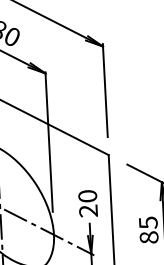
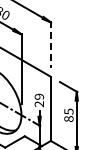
line: (104, 90) -> (50, 44), solid -> dashed
text: (87, 195) -> (39, 96), 20 -> 29

